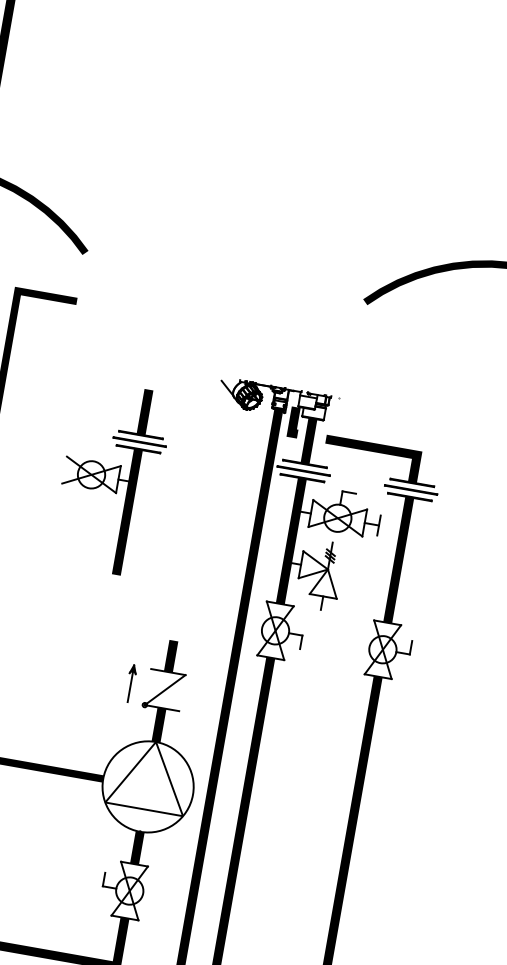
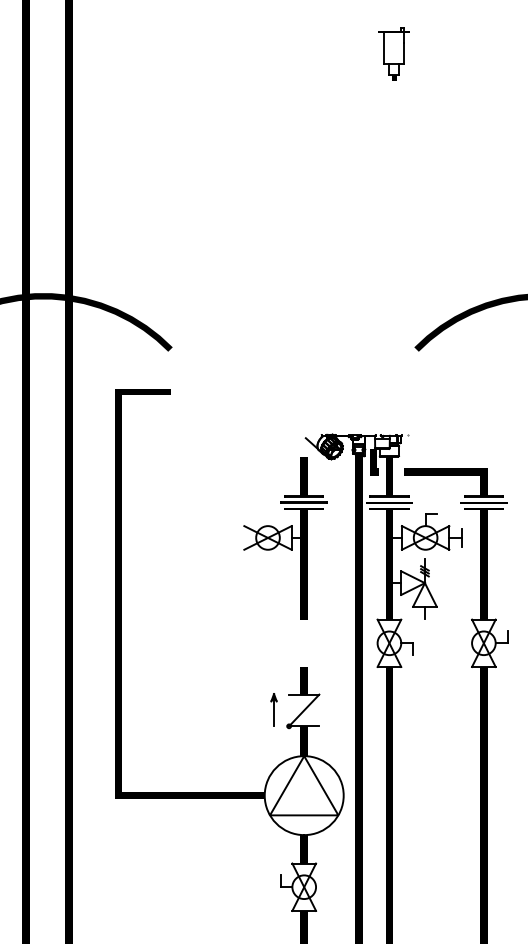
part: (111, 478) -> (285, 538), moved

